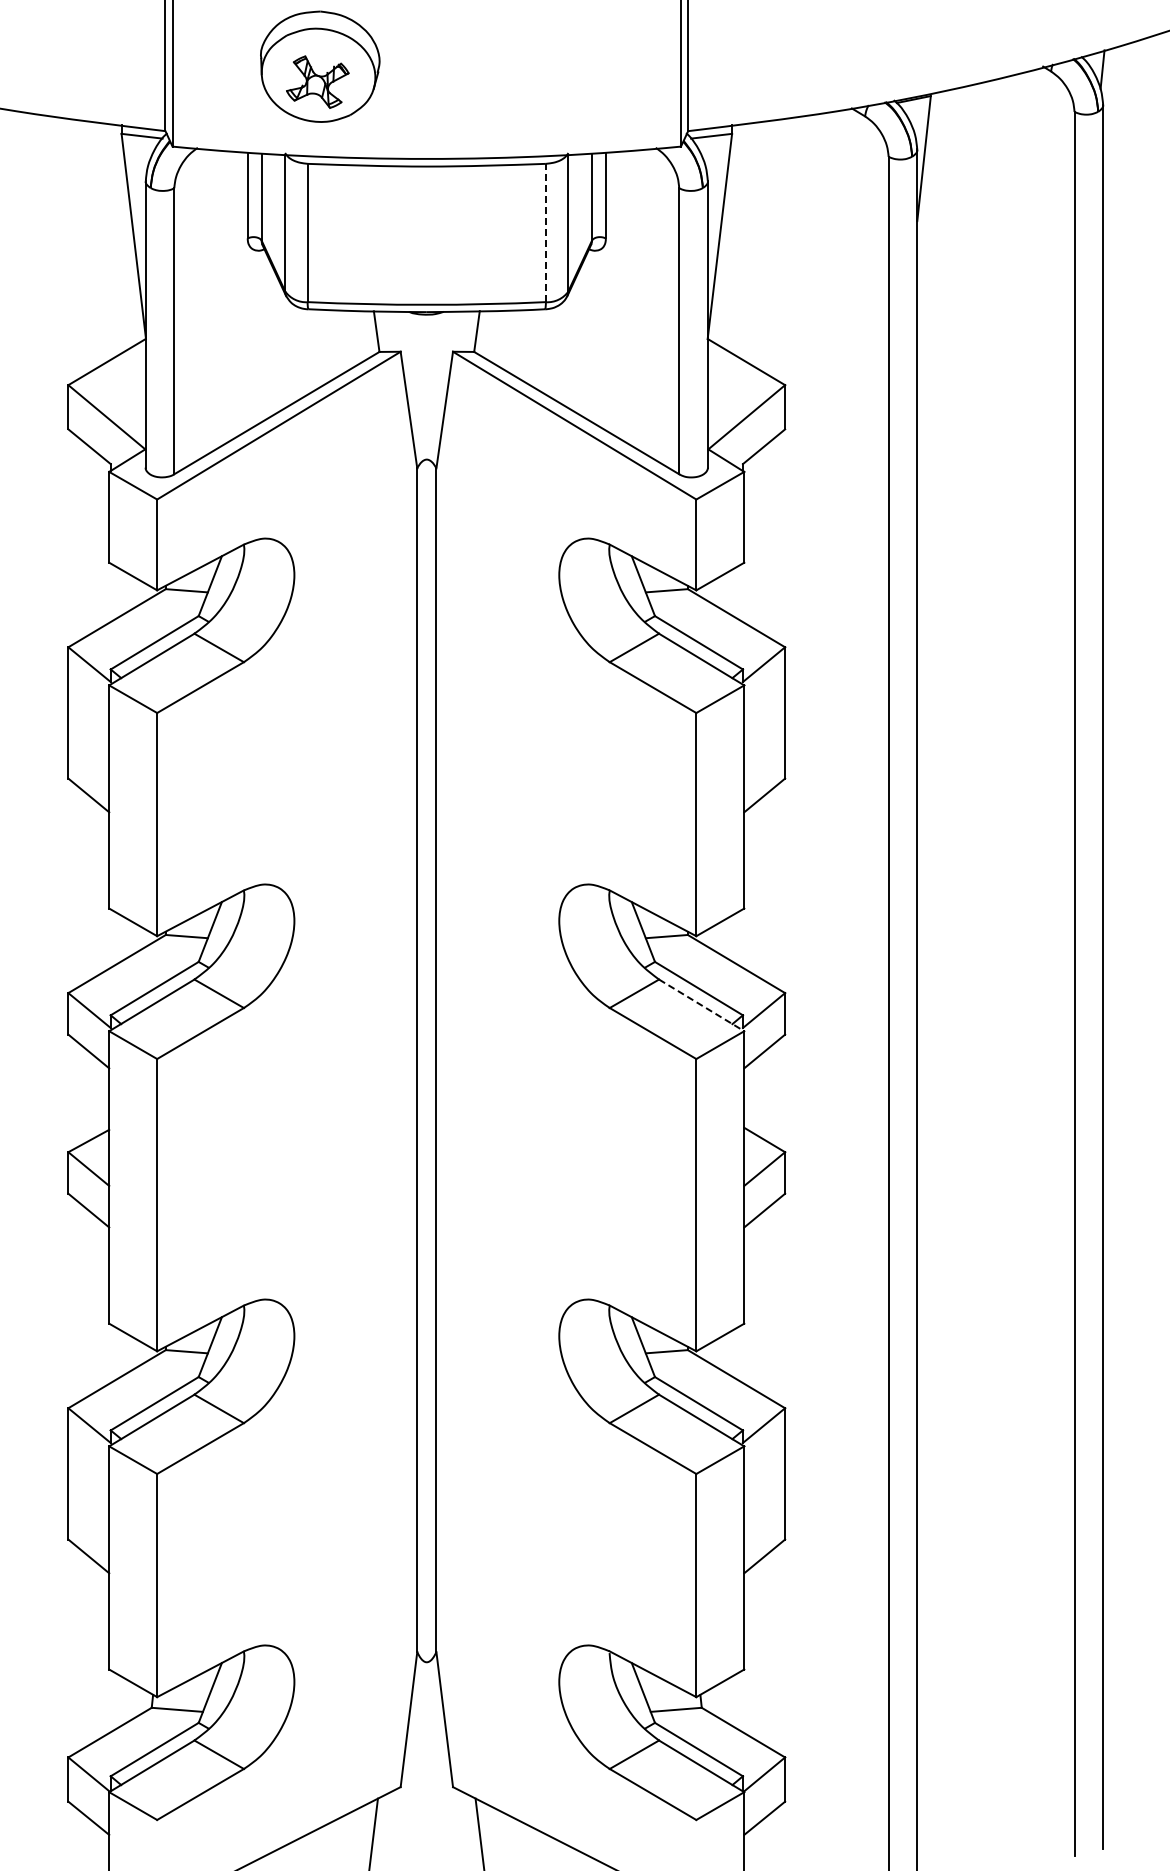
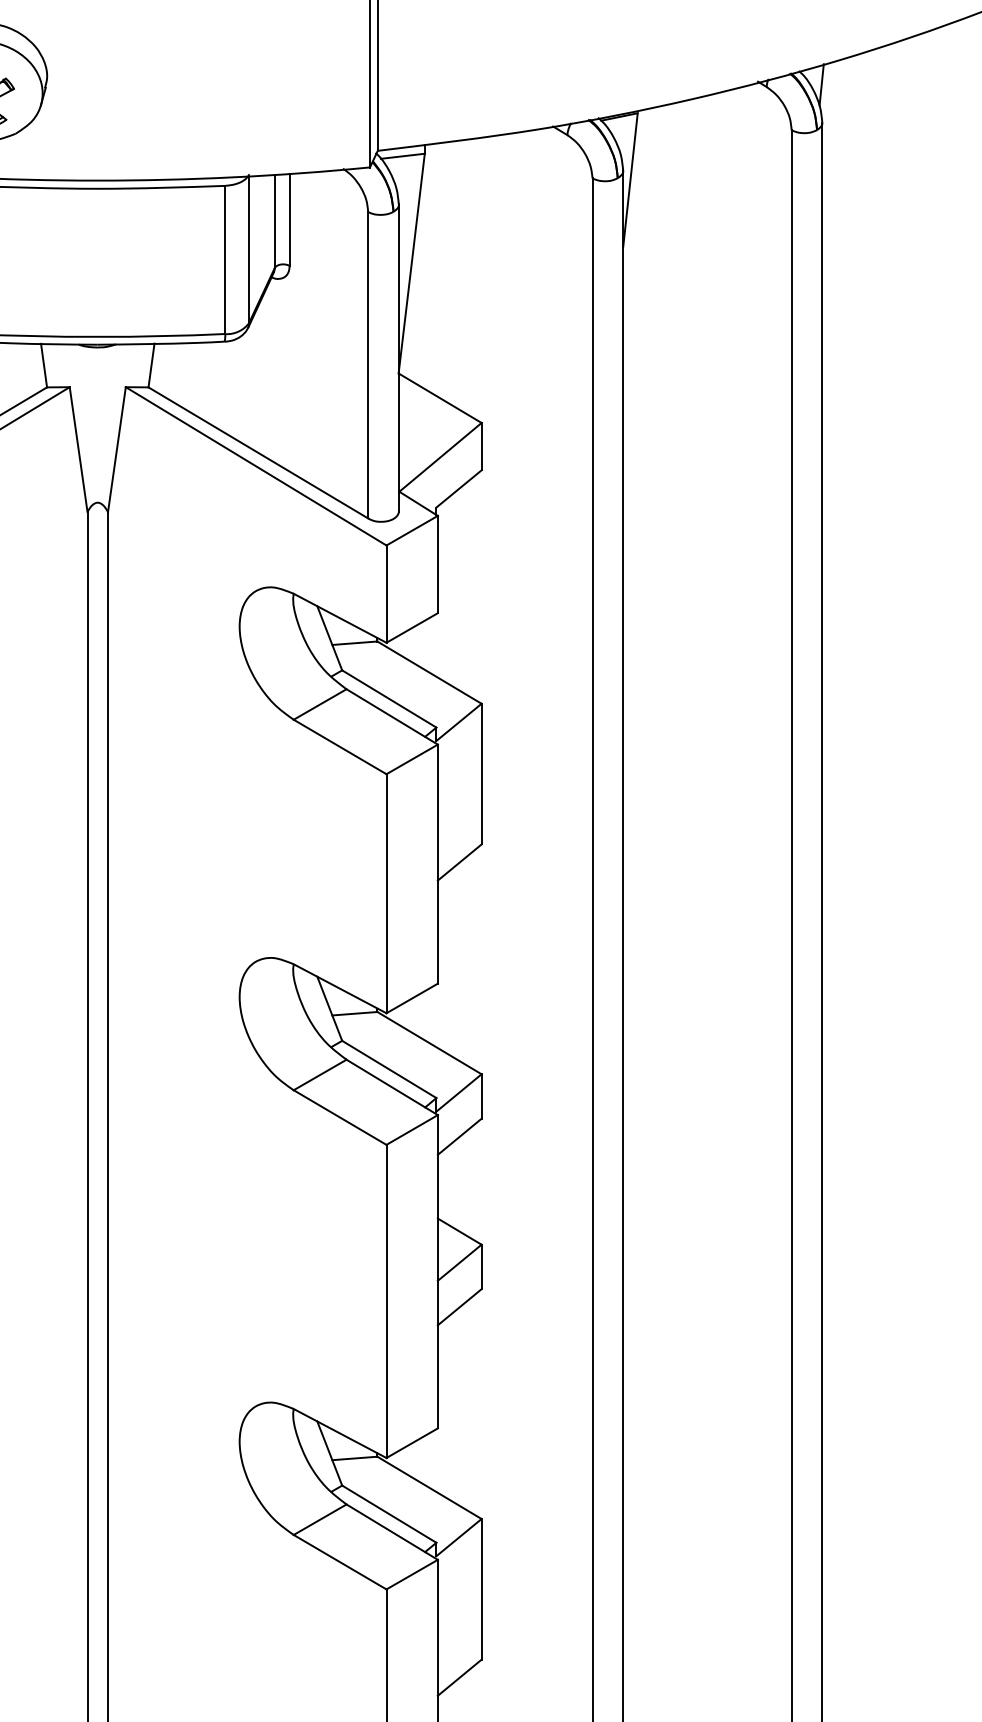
line: (545, 232) -> (224, 259), dashed -> solid
line: (701, 1005) -> (392, 1087), dashed -> solid

